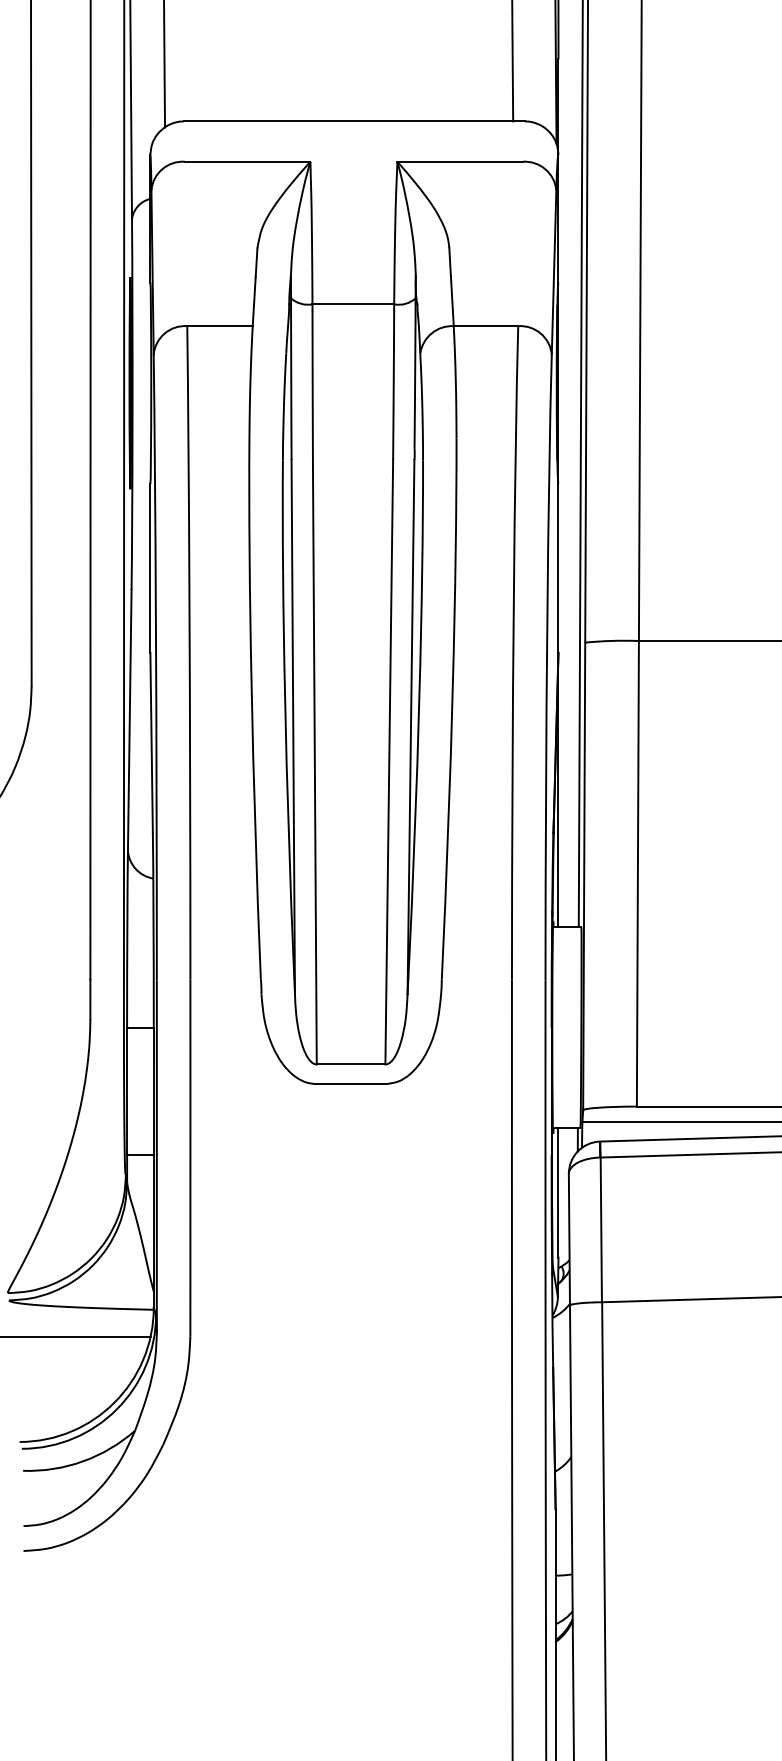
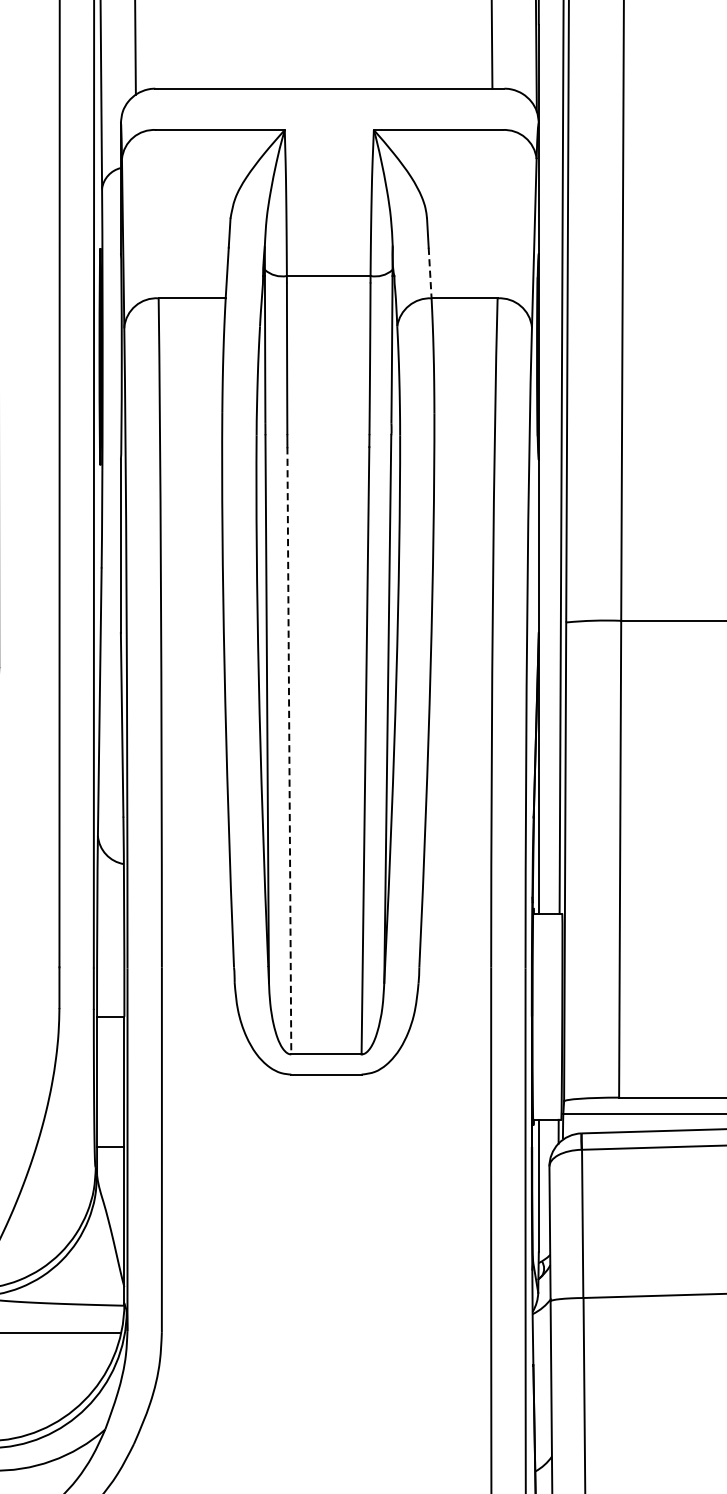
line: (452, 301) -> (430, 273), solid -> dashed
line: (314, 768) -> (288, 751), solid -> dashed

